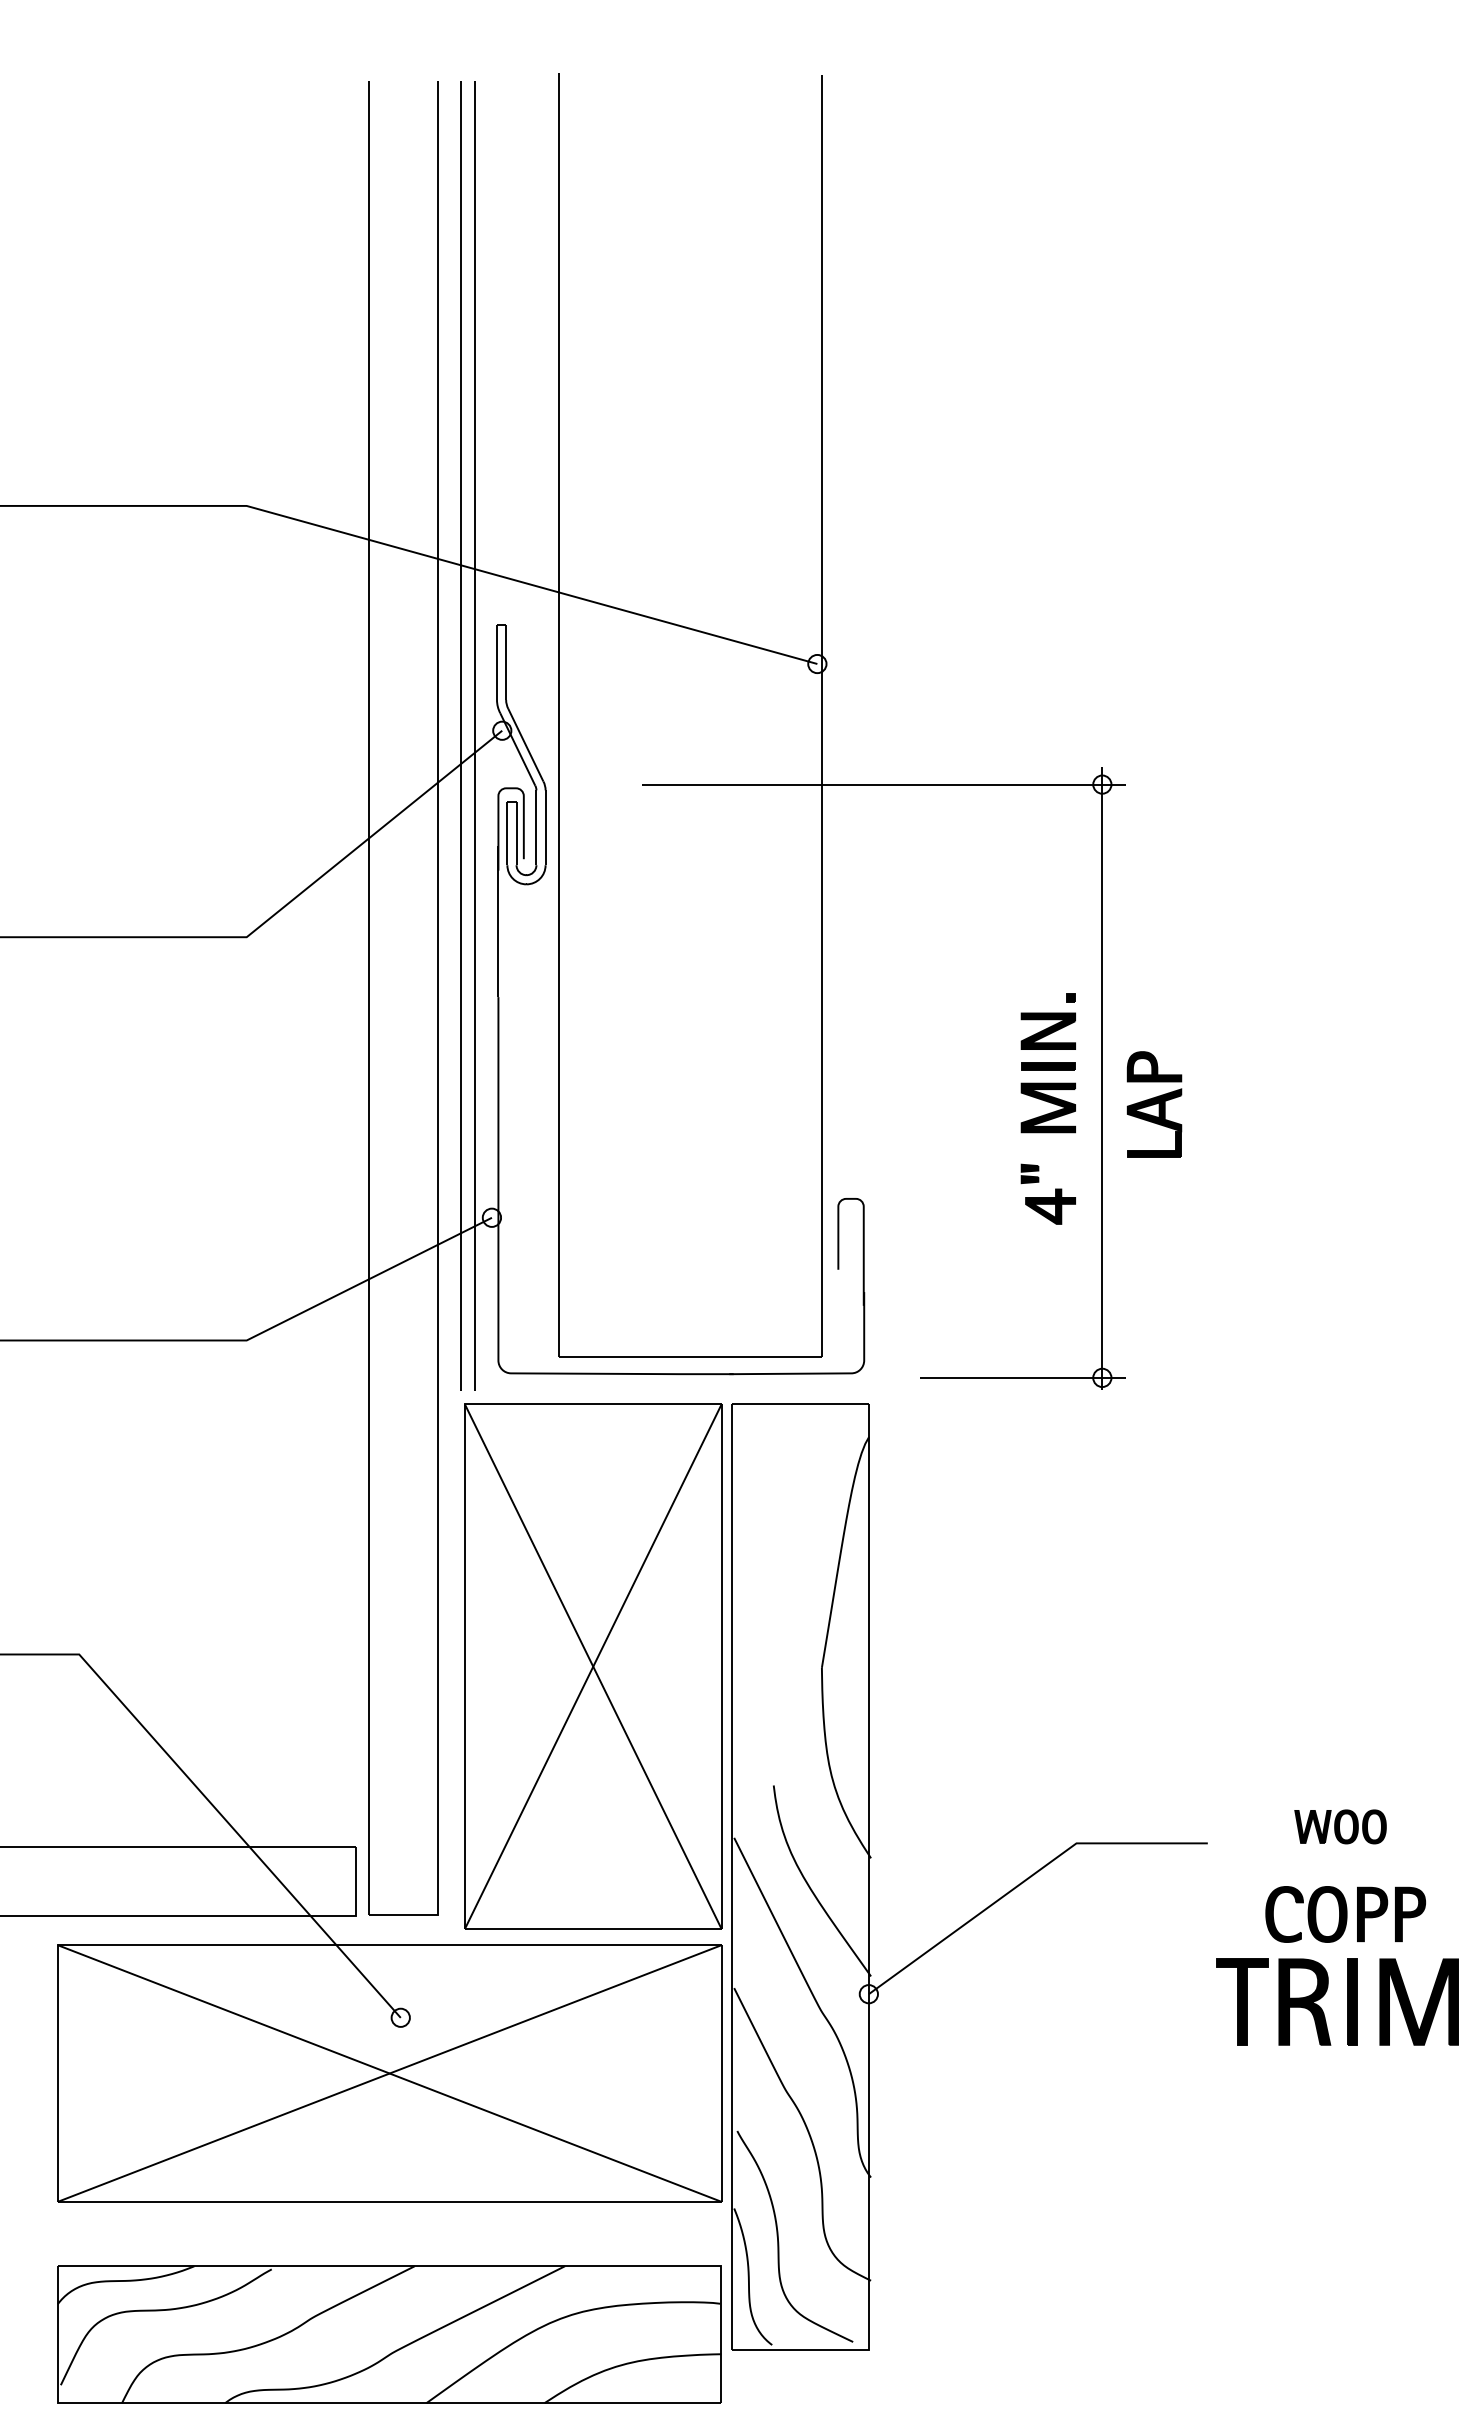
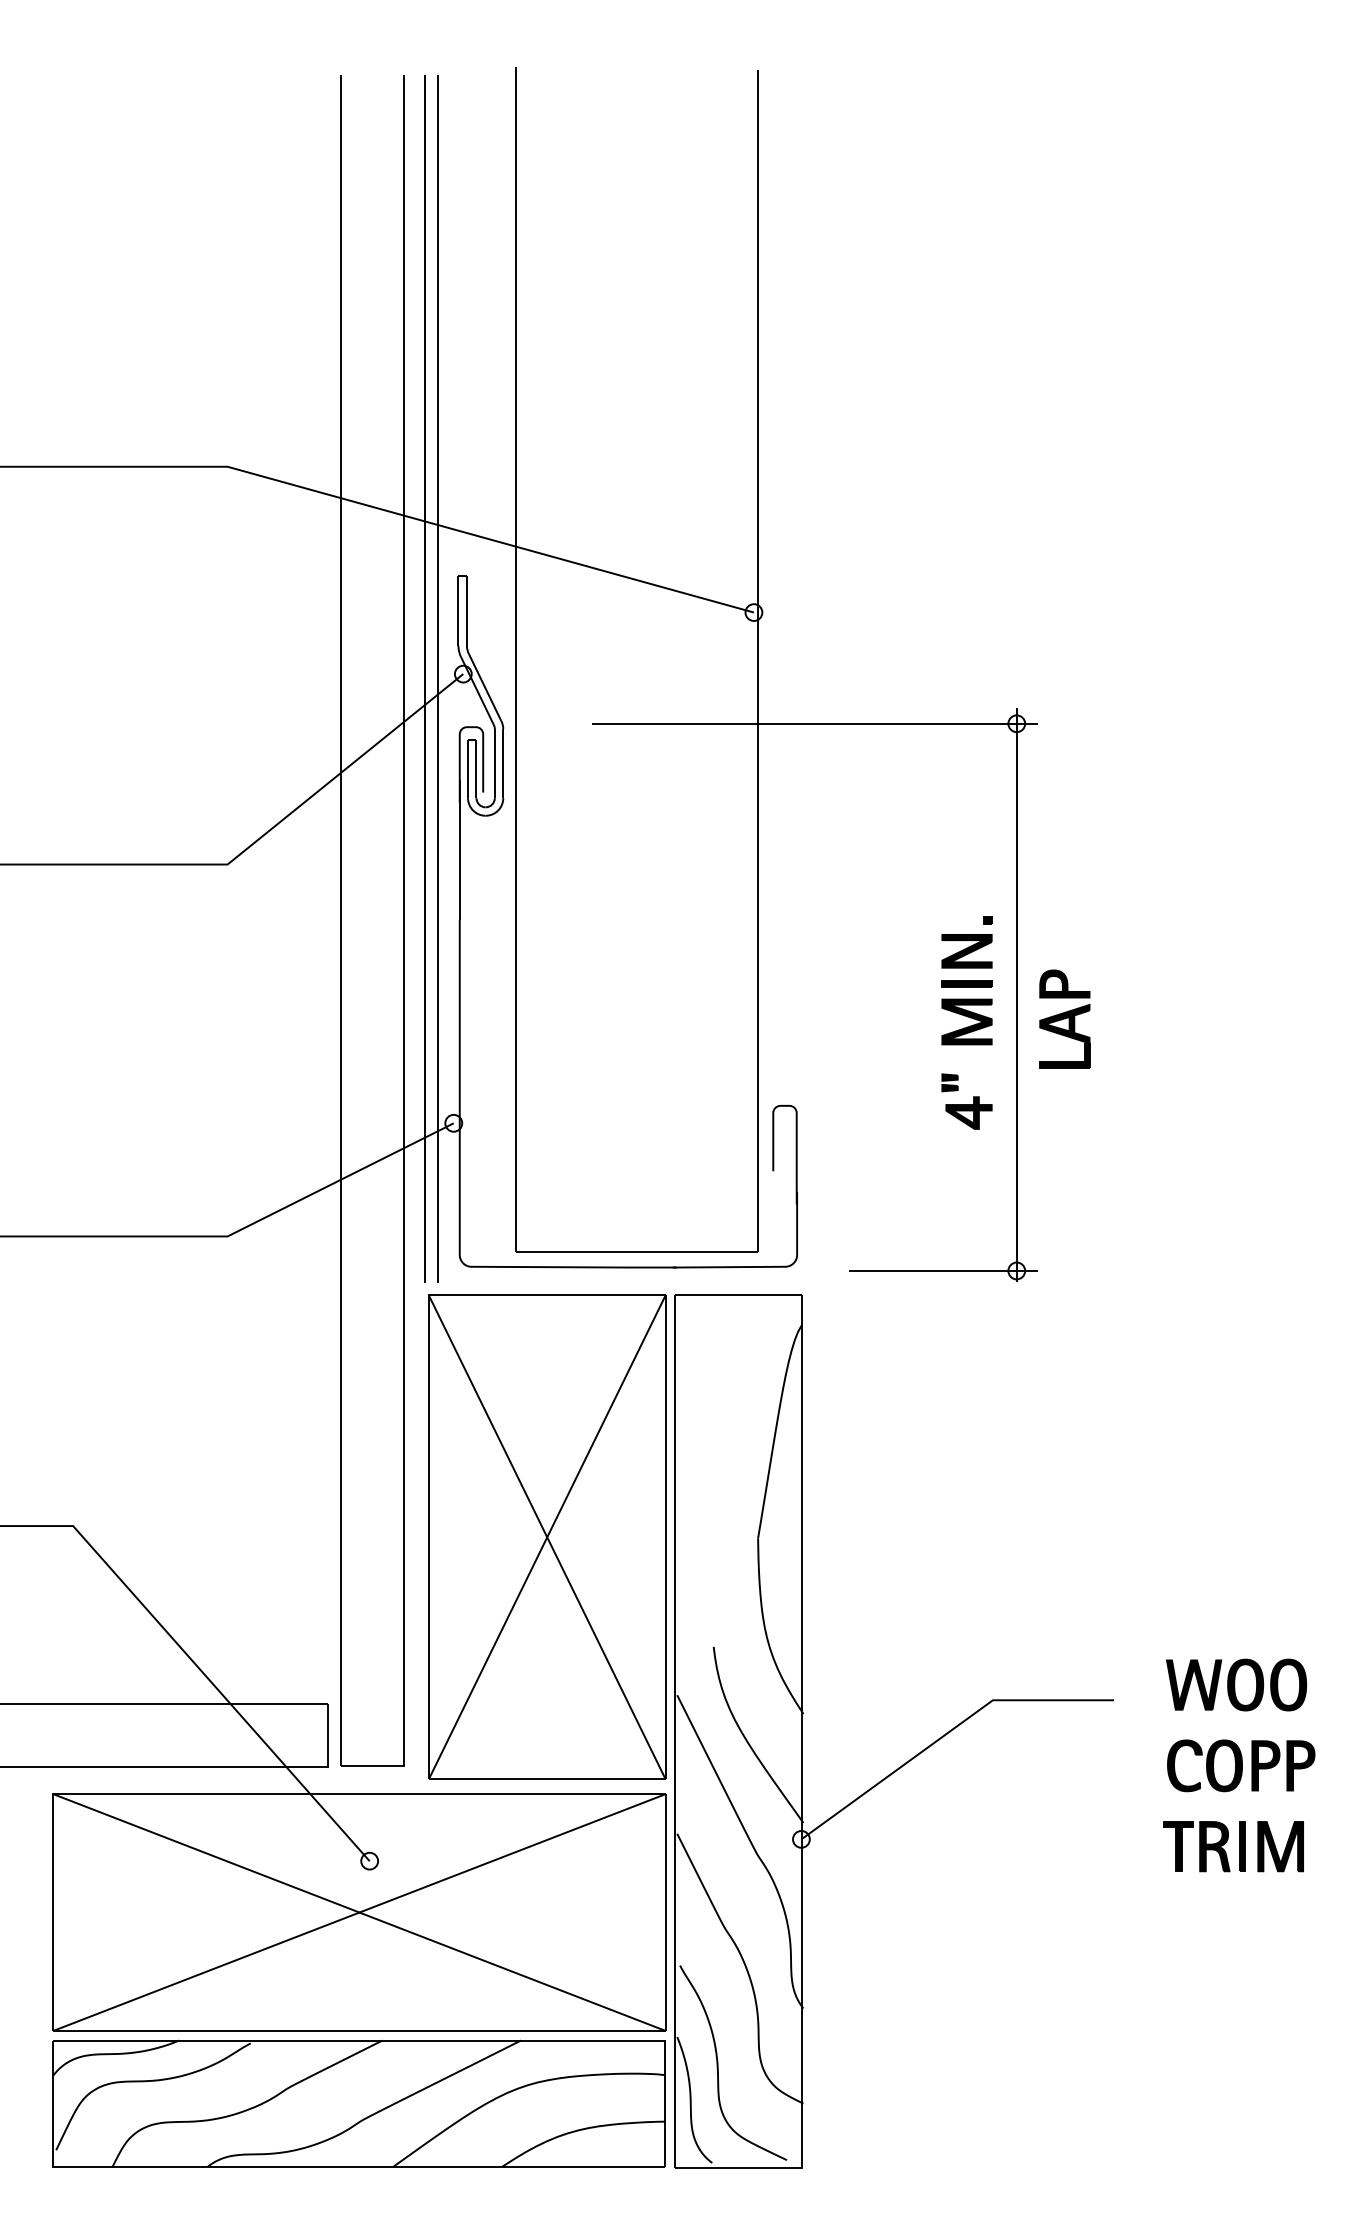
part: (1340, 1826) -> (1236, 1684), size x1.67
part: (1337, 2001) -> (1233, 1846), size x0.62
part: (389, 2334) -> (359, 2103), moved

